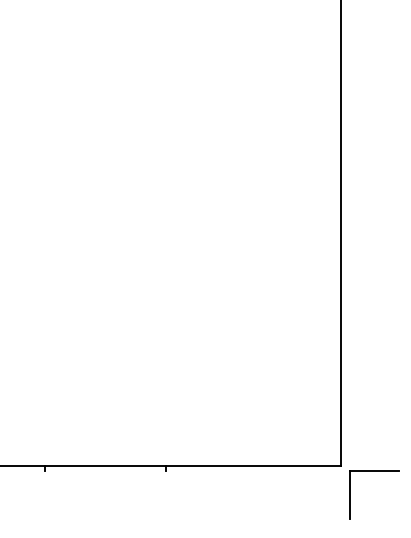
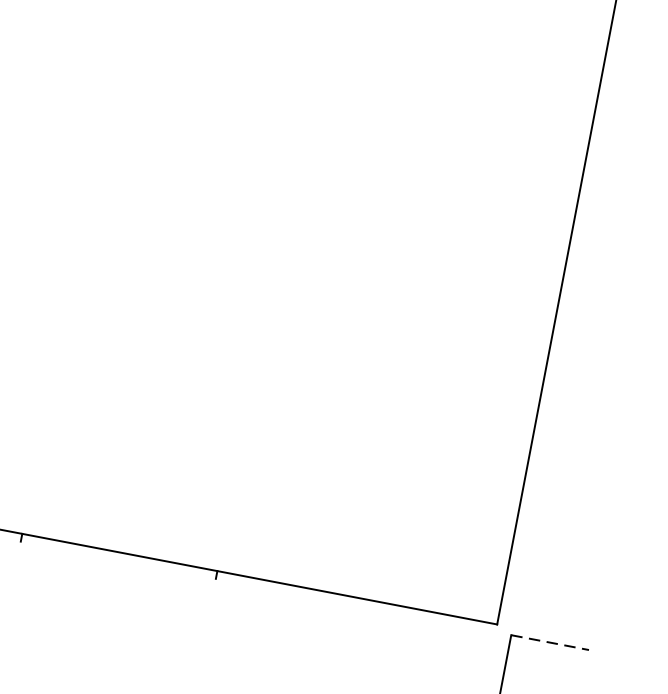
line: (374, 470) -> (550, 642), solid -> dashed

